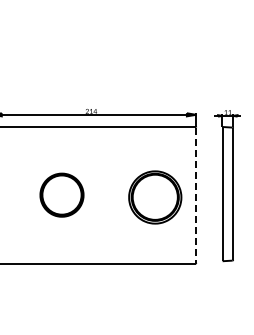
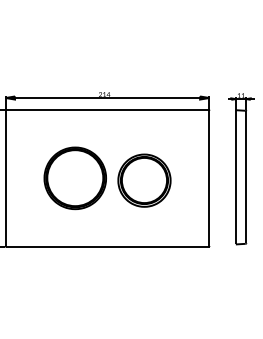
part: (61, 195) -> (74, 178), size x1.43
line: (196, 195) -> (209, 178), dashed -> solid
part: (155, 197) -> (144, 180), moved

